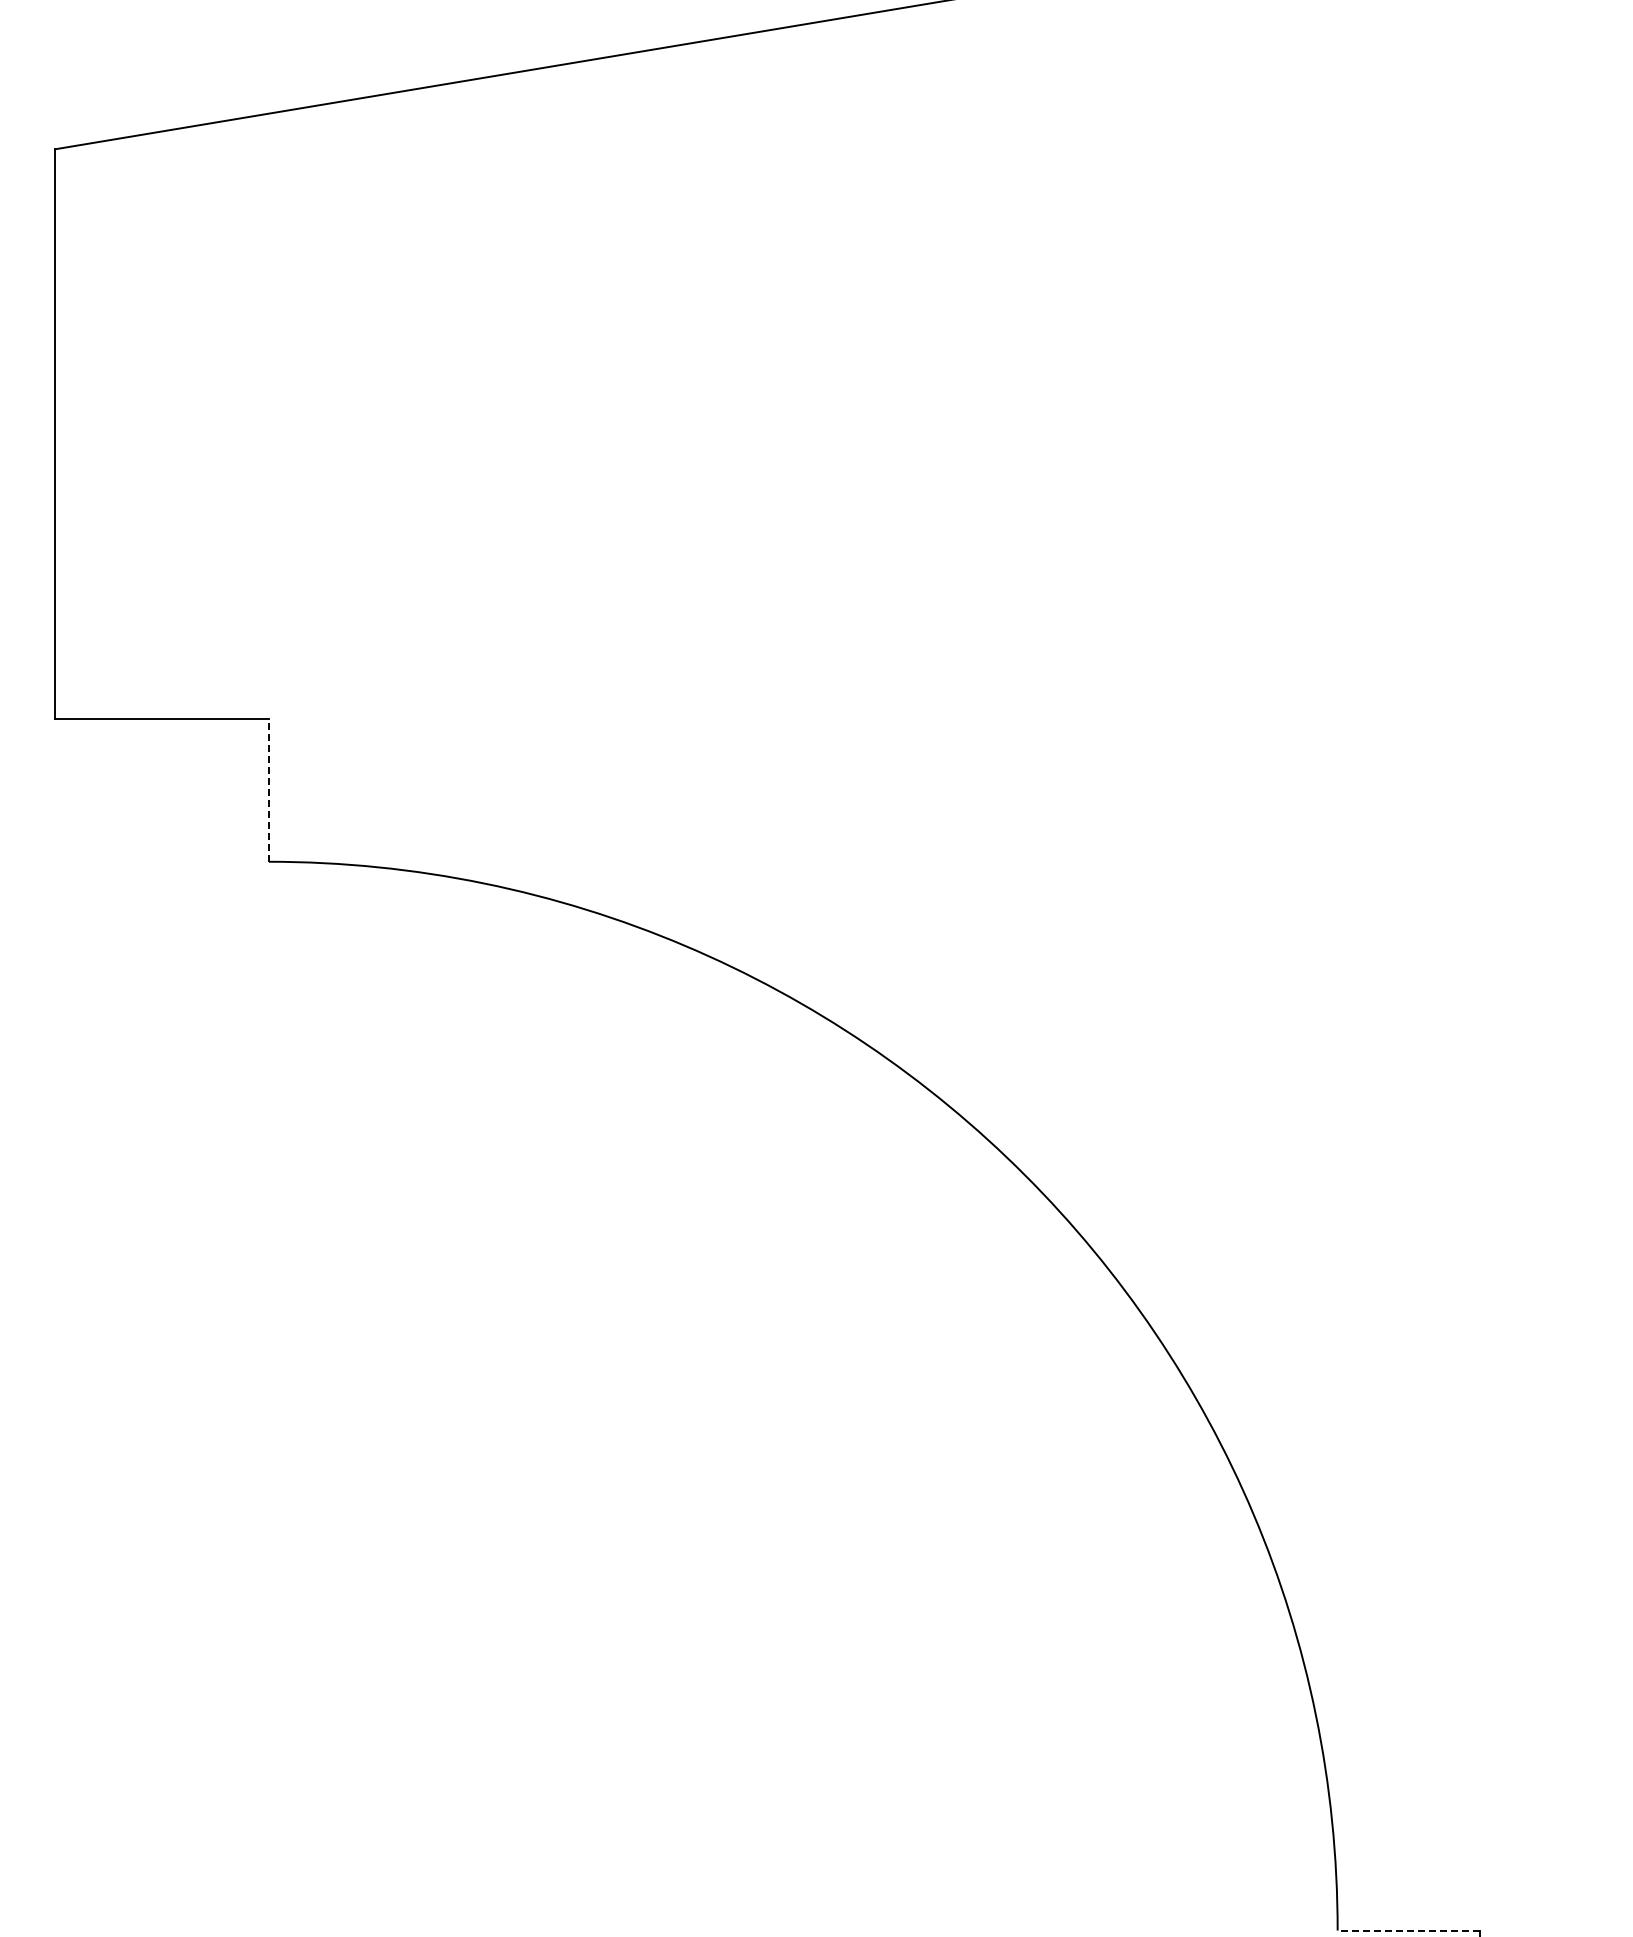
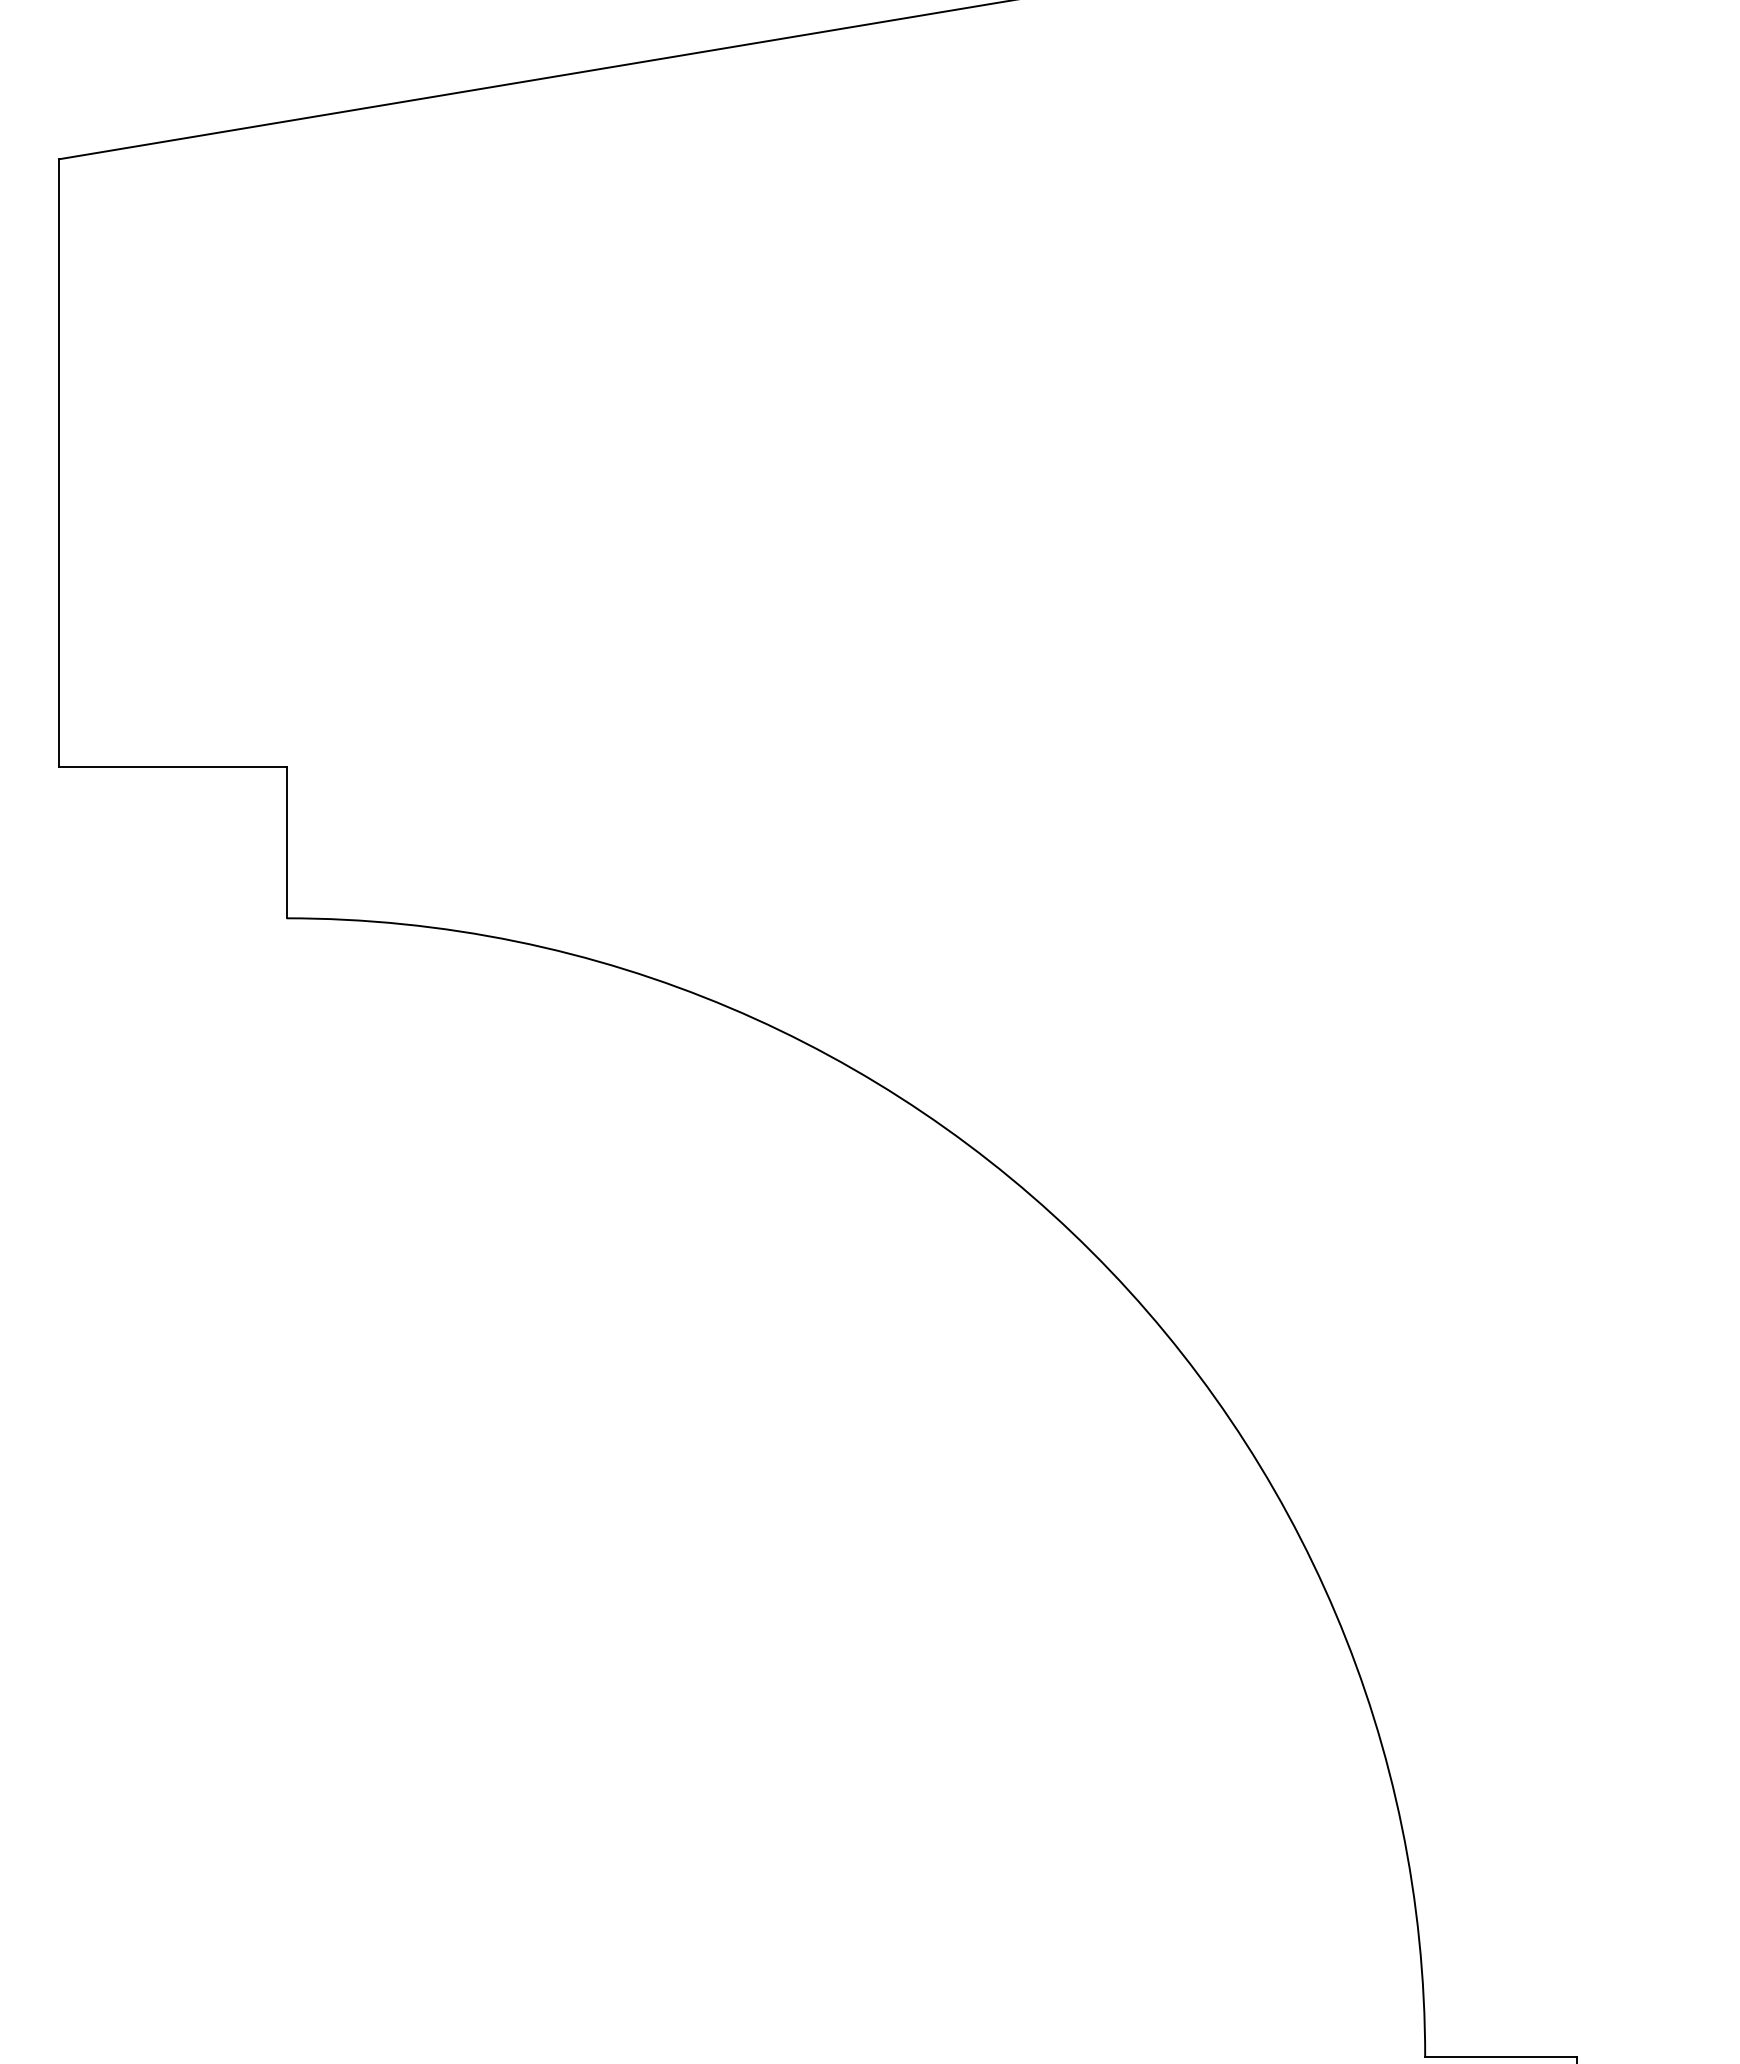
line: (268, 790) -> (286, 842), dashed -> solid
line: (1408, 1930) -> (1500, 2056), dashed -> solid

